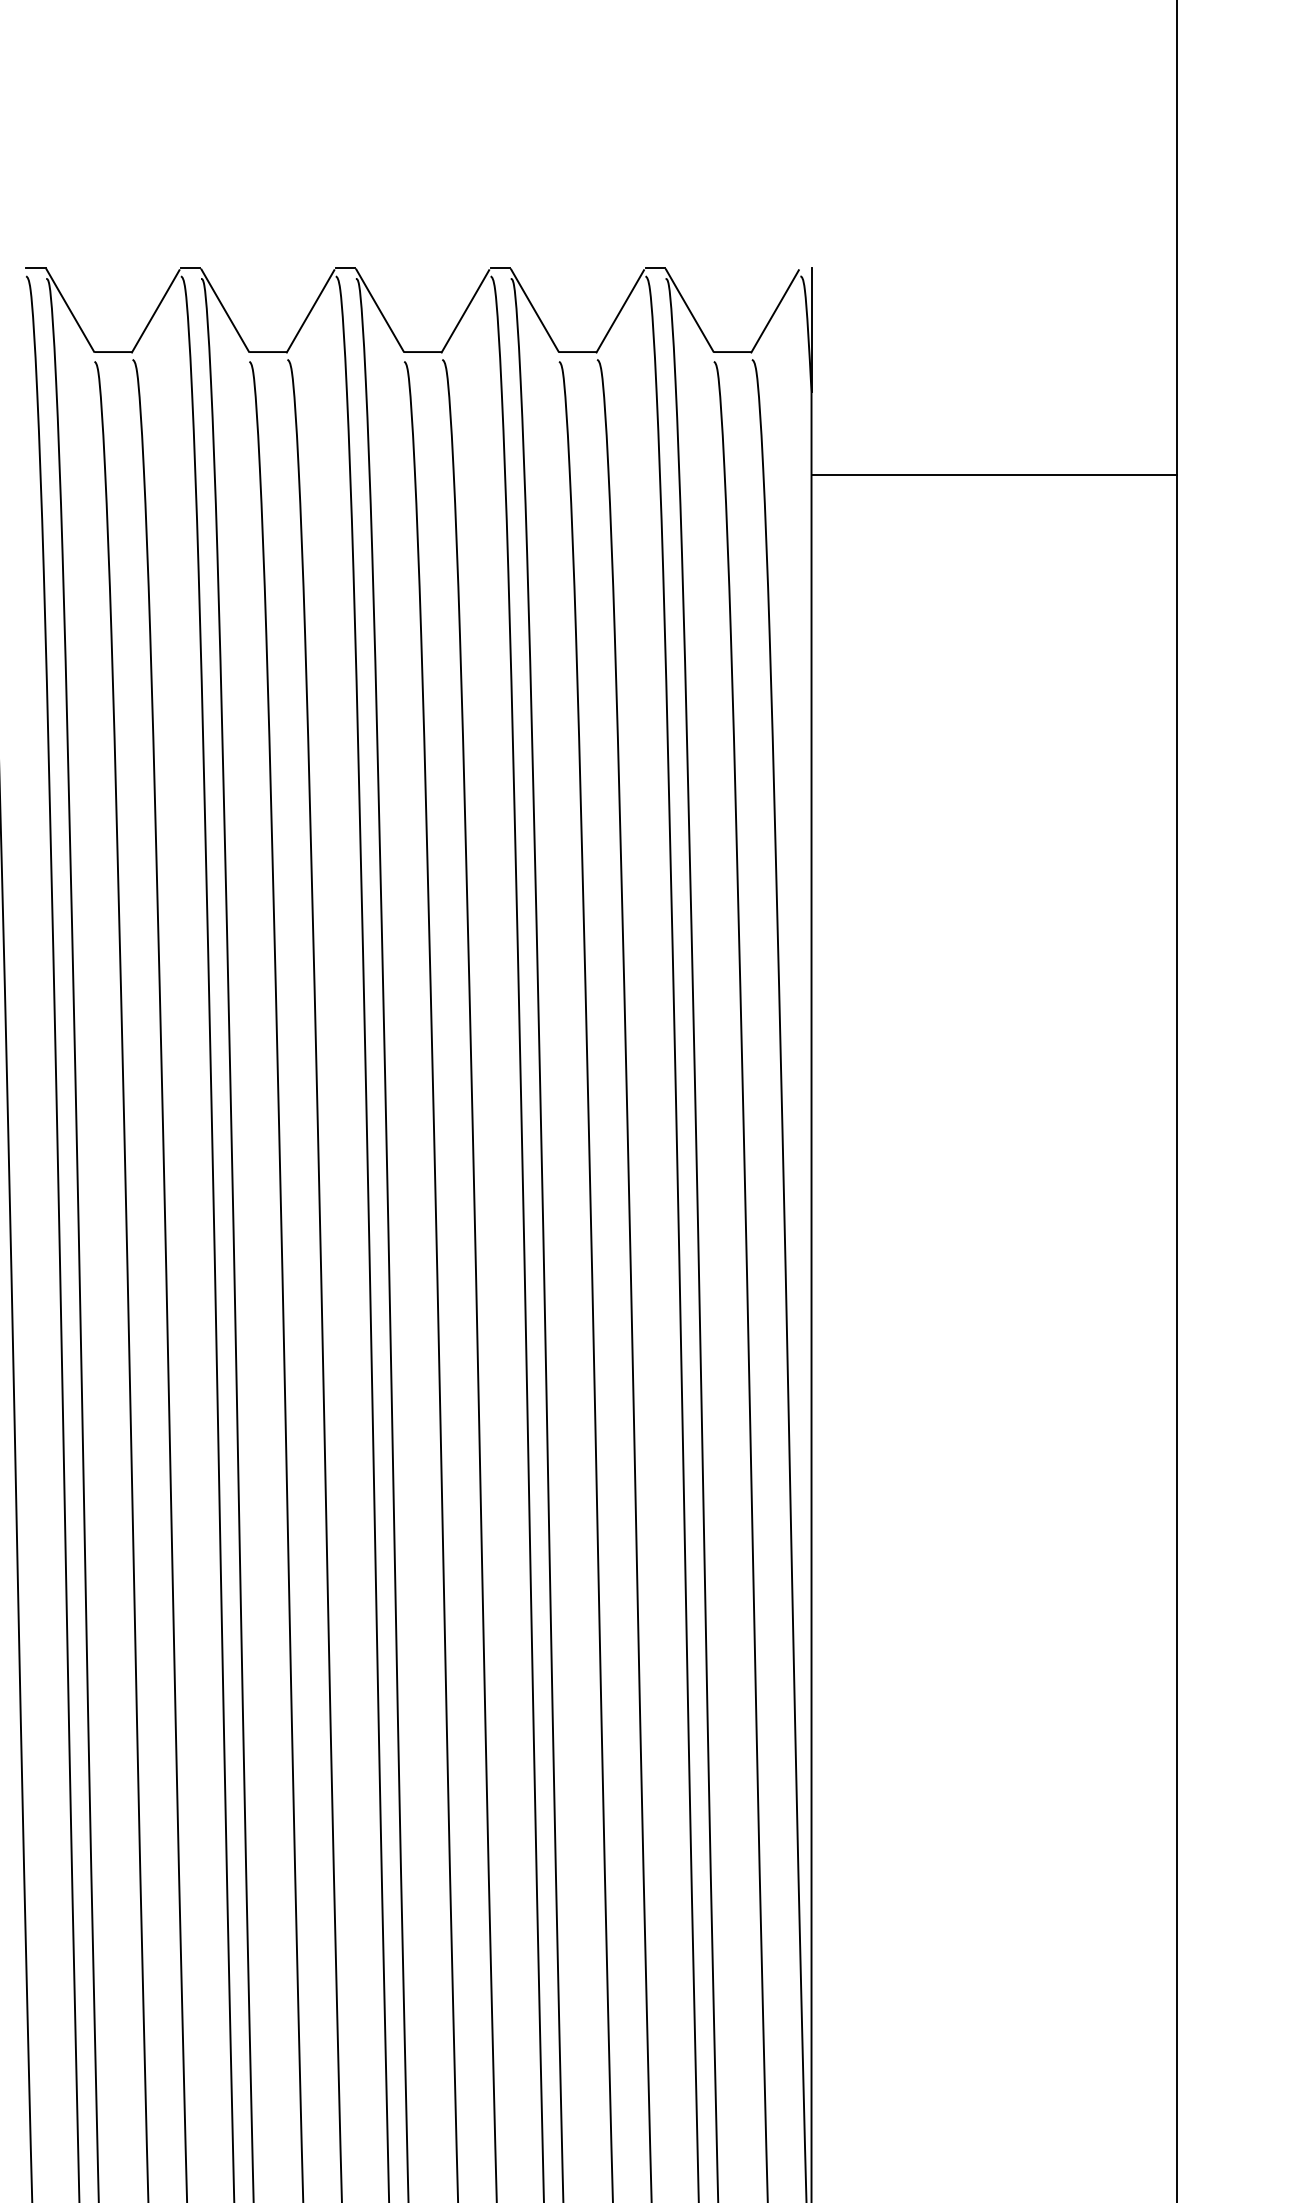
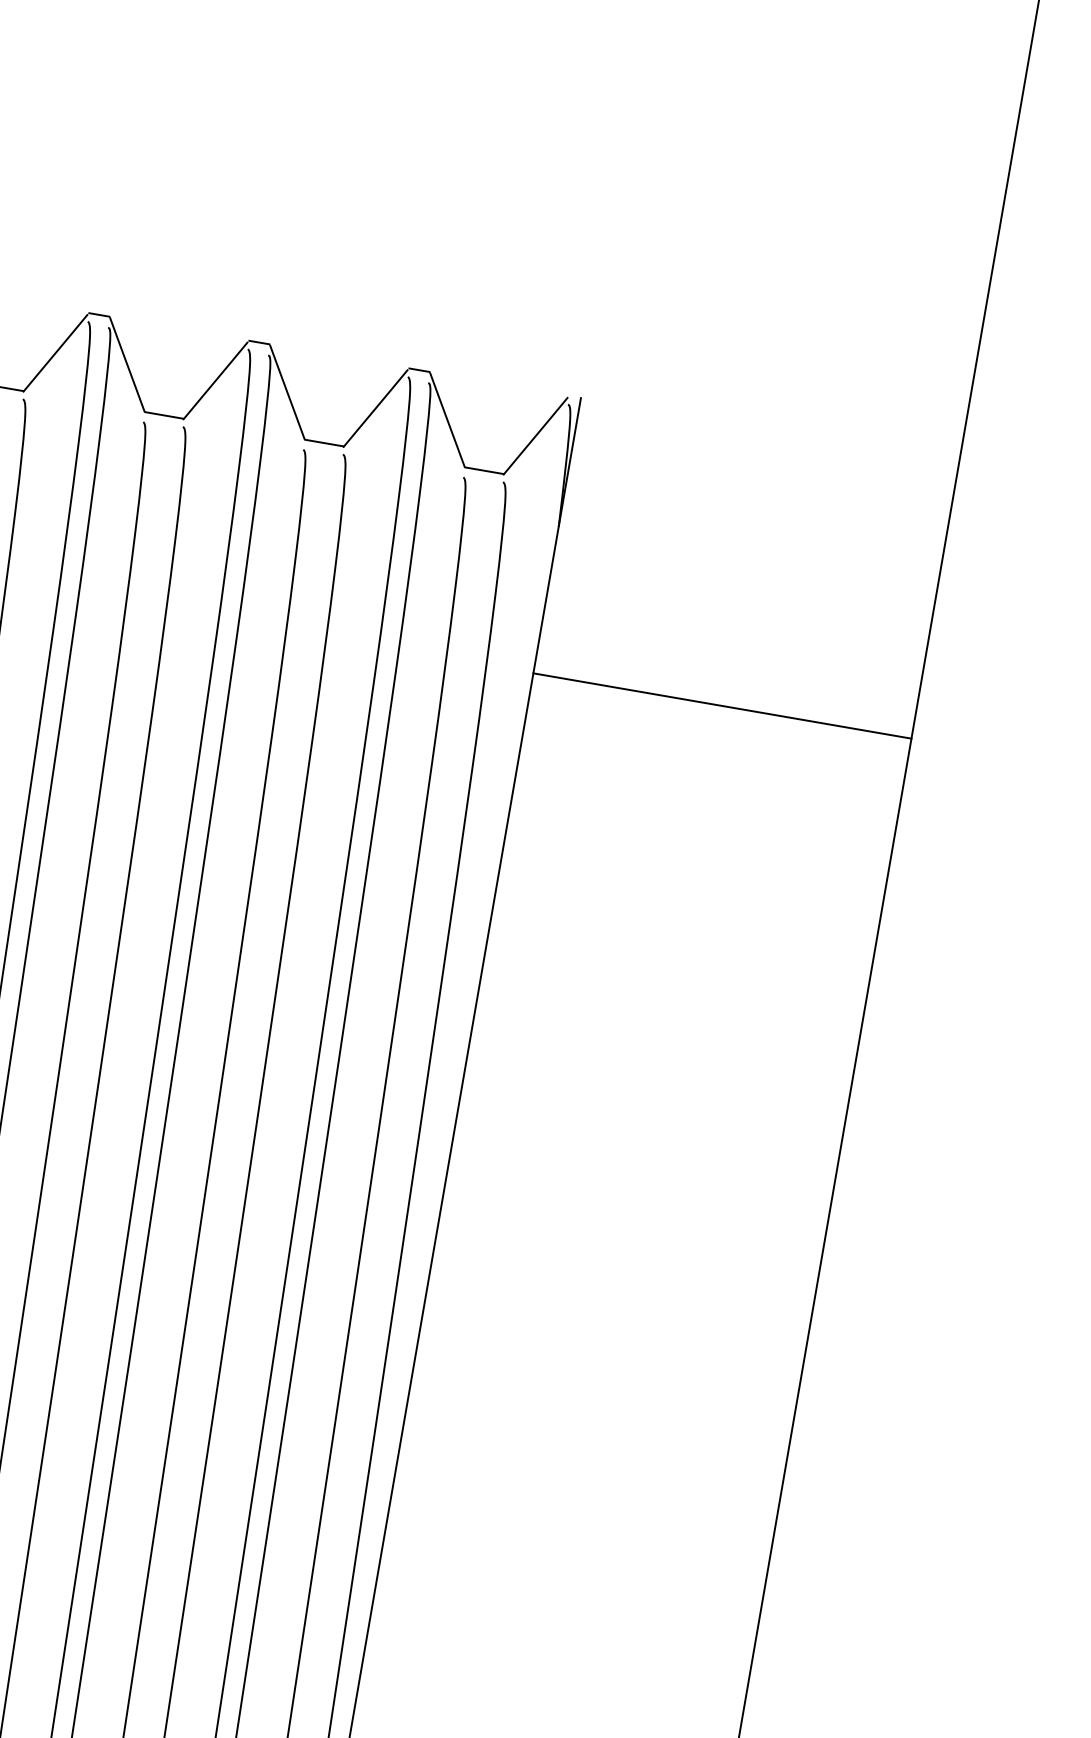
line: (994, 475) -> (722, 706), moved

